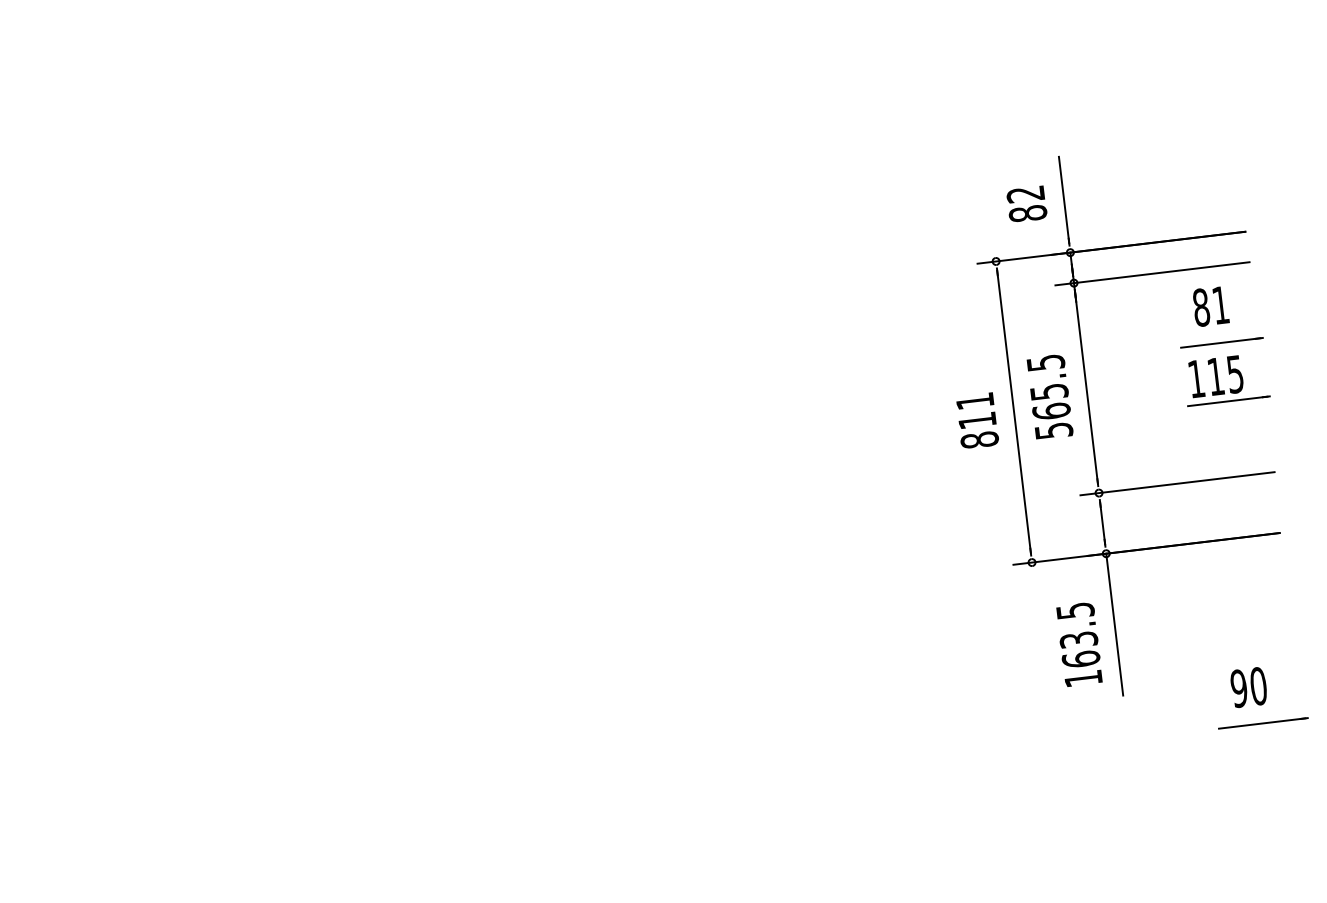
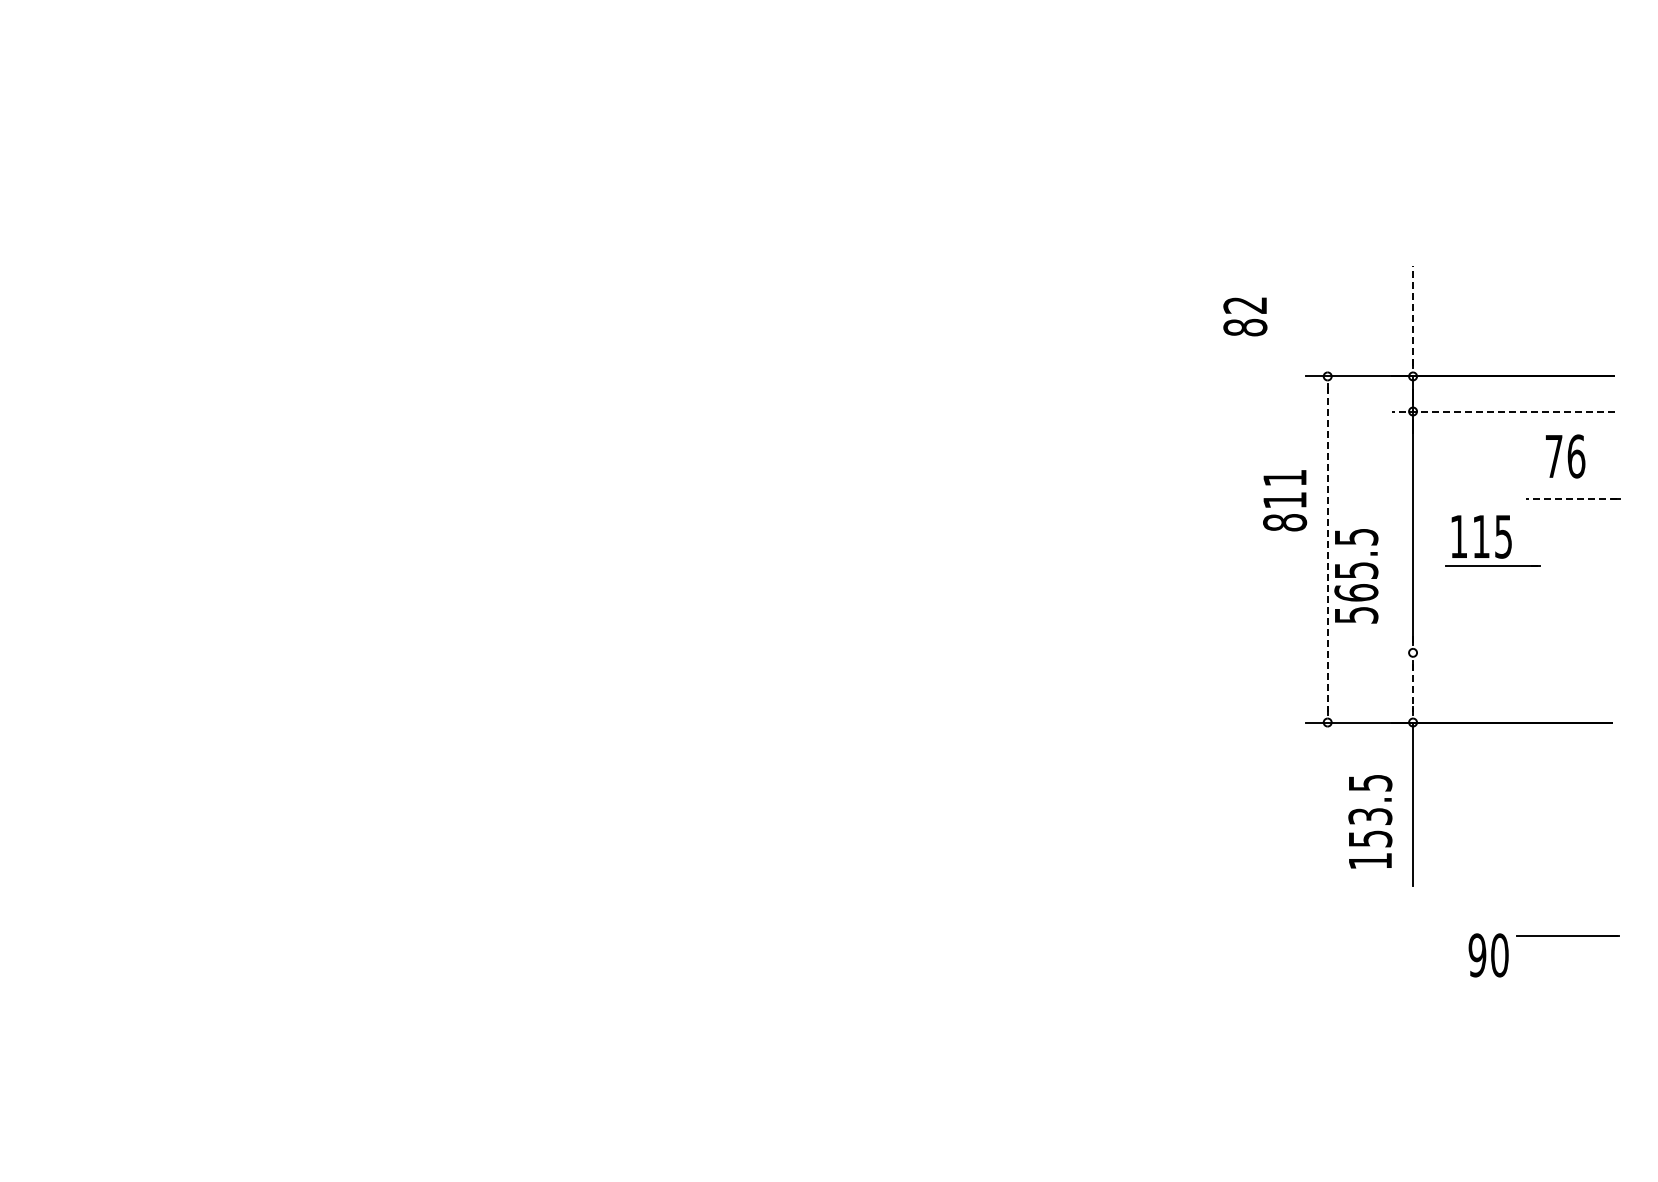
line: (1064, 200) -> (1413, 316), solid -> dashed
text: (1027, 204) -> (1245, 316), moved
line: (1152, 273) -> (1503, 411), solid -> dashed
text: (1211, 306) -> (1565, 456), 81 -> 76
line: (1220, 343) -> (1571, 499), solid -> dashed
part: (1226, 378) -> (1492, 540), moved
text: (1050, 397) -> (1356, 576), moved
line: (1013, 412) -> (1327, 549), solid -> dashed
text: (977, 420) -> (1285, 500), moved
line: (1176, 483) -> (1502, 652), removed
line: (1103, 524) -> (1413, 688), solid -> dashed
text: (1081, 659) -> (1370, 838), 163.5 -> 153.5
text: (1248, 687) -> (1488, 955), moved

